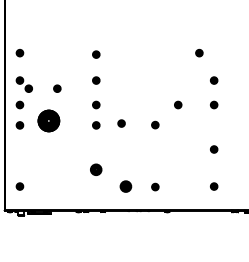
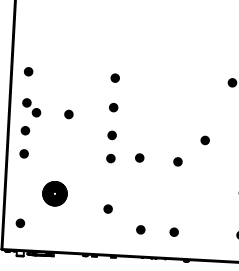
part: (48, 120) -> (54, 193), moved
part: (96, 169) -> (108, 208), size x0.62
part: (125, 186) -> (140, 229), size x0.62

